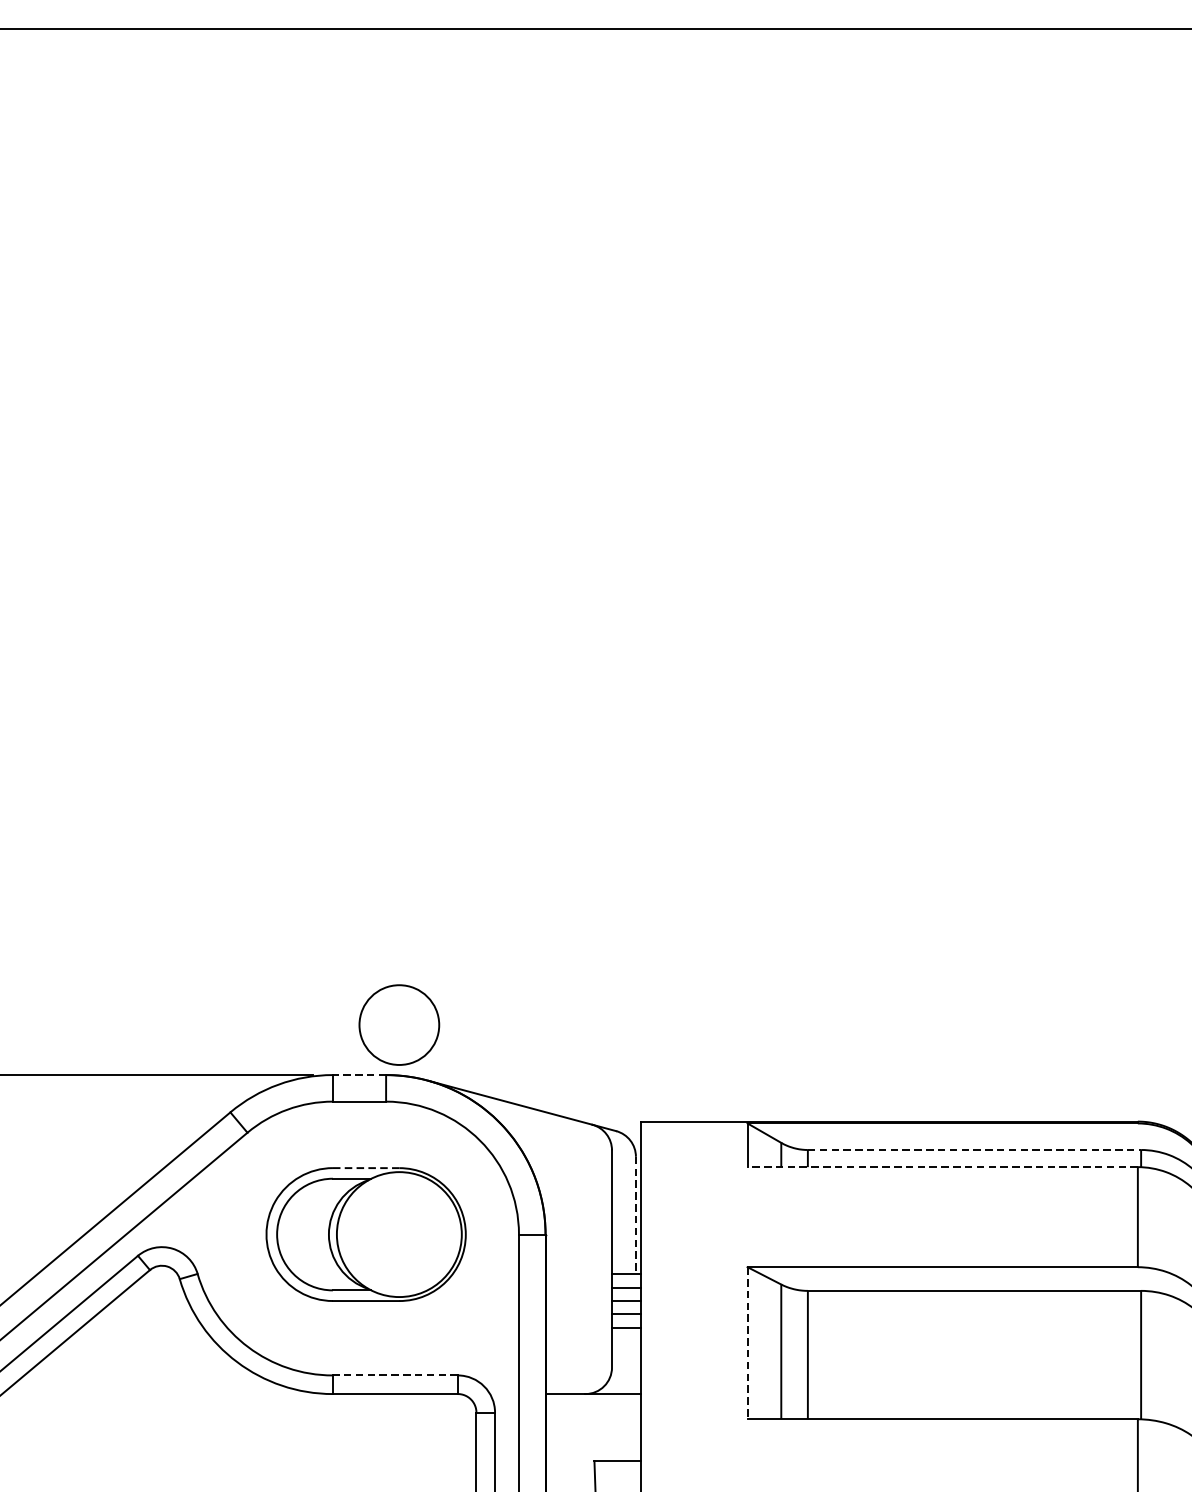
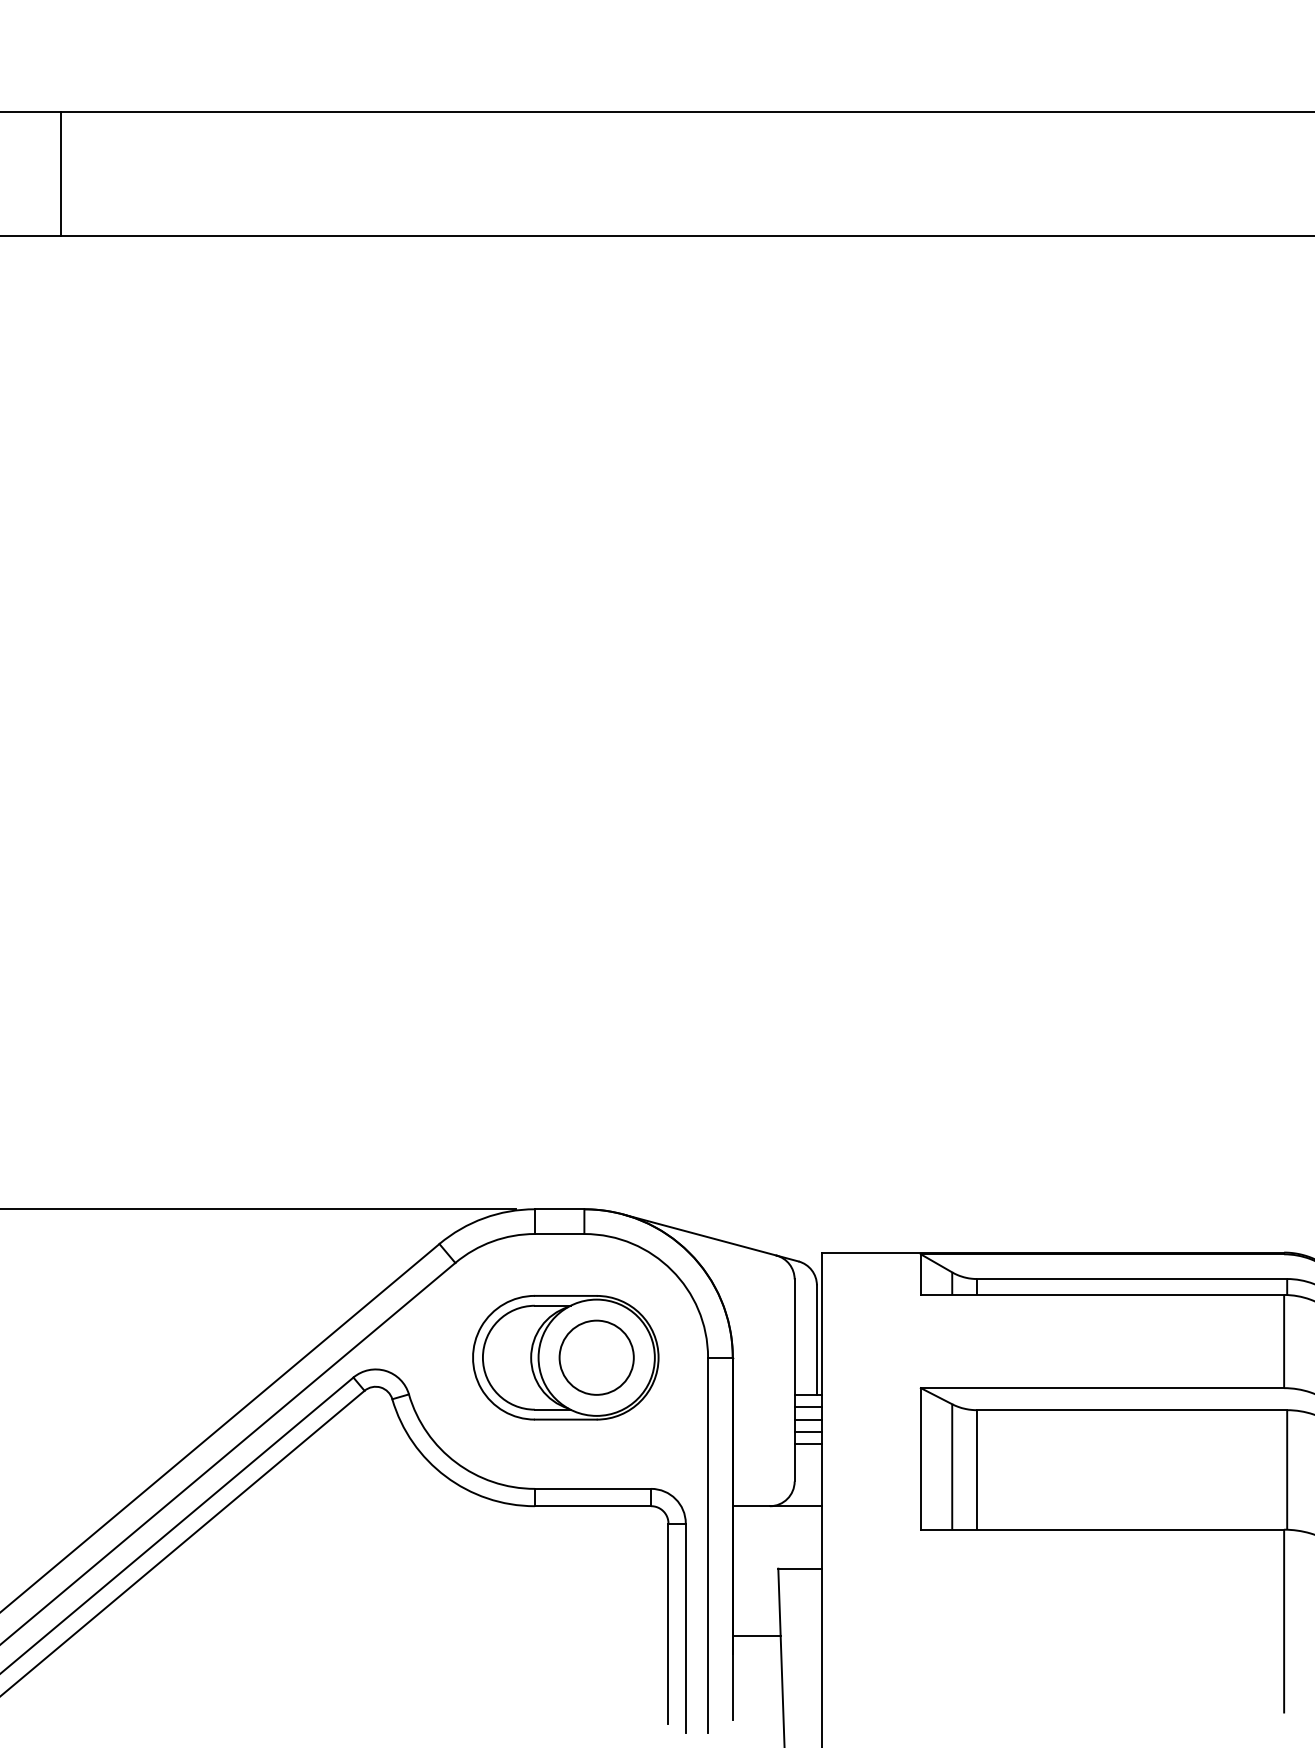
circle: (399, 1024) -> (596, 1357), moved
line: (359, 1075) -> (559, 1209), dashed -> solid
line: (974, 1150) -> (1132, 1279), dashed -> solid
line: (942, 1166) -> (1102, 1294), dashed -> solid
line: (365, 1167) -> (565, 1295), dashed -> solid
line: (635, 1216) -> (816, 1340), dashed -> solid
line: (747, 1342) -> (920, 1458), dashed -> solid
line: (394, 1375) -> (592, 1488), dashed -> solid

